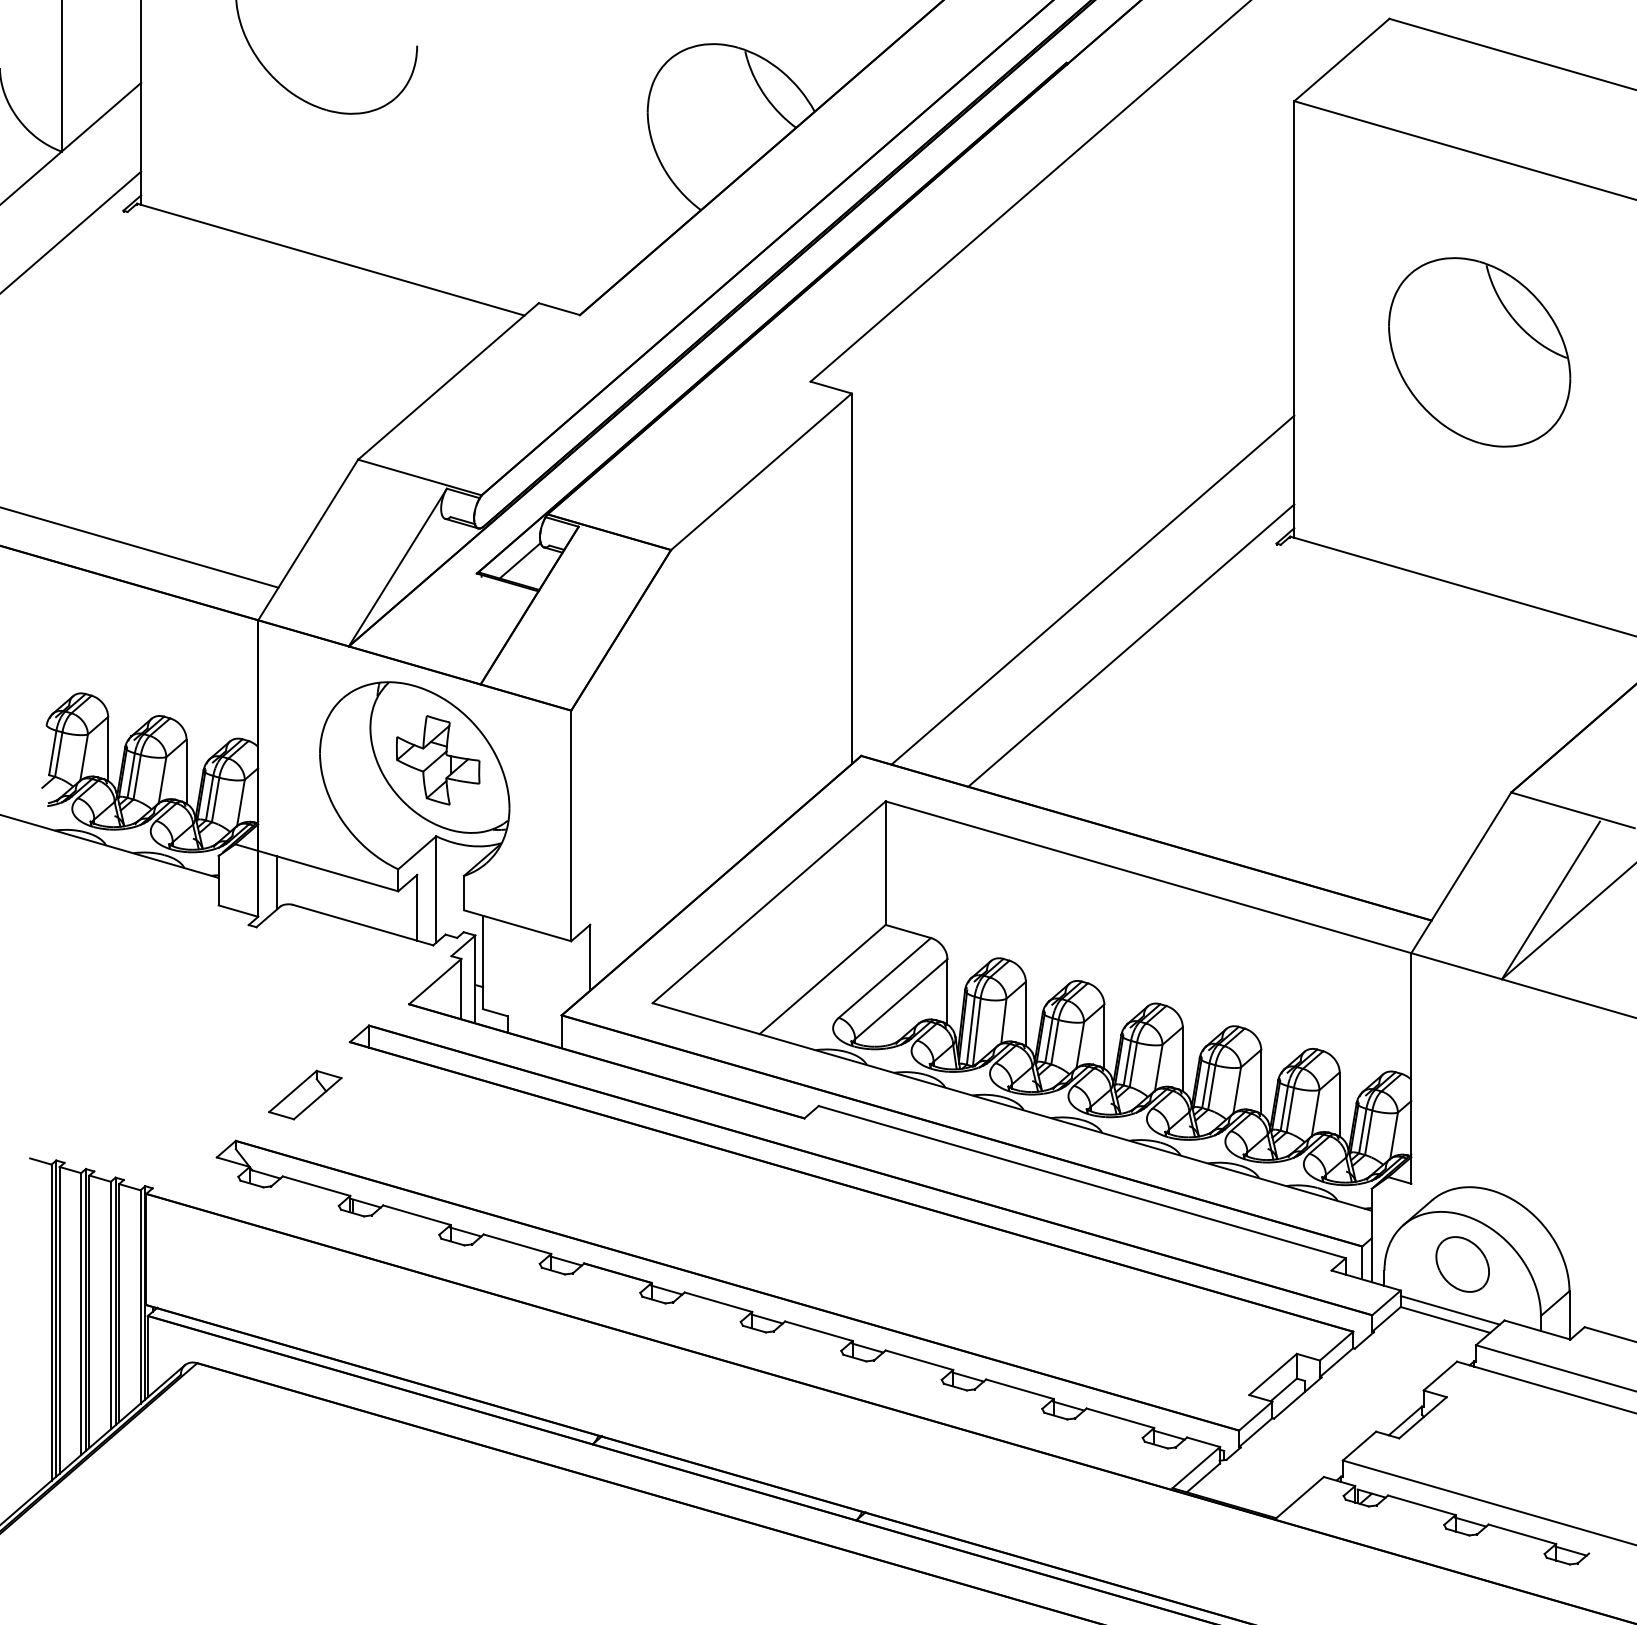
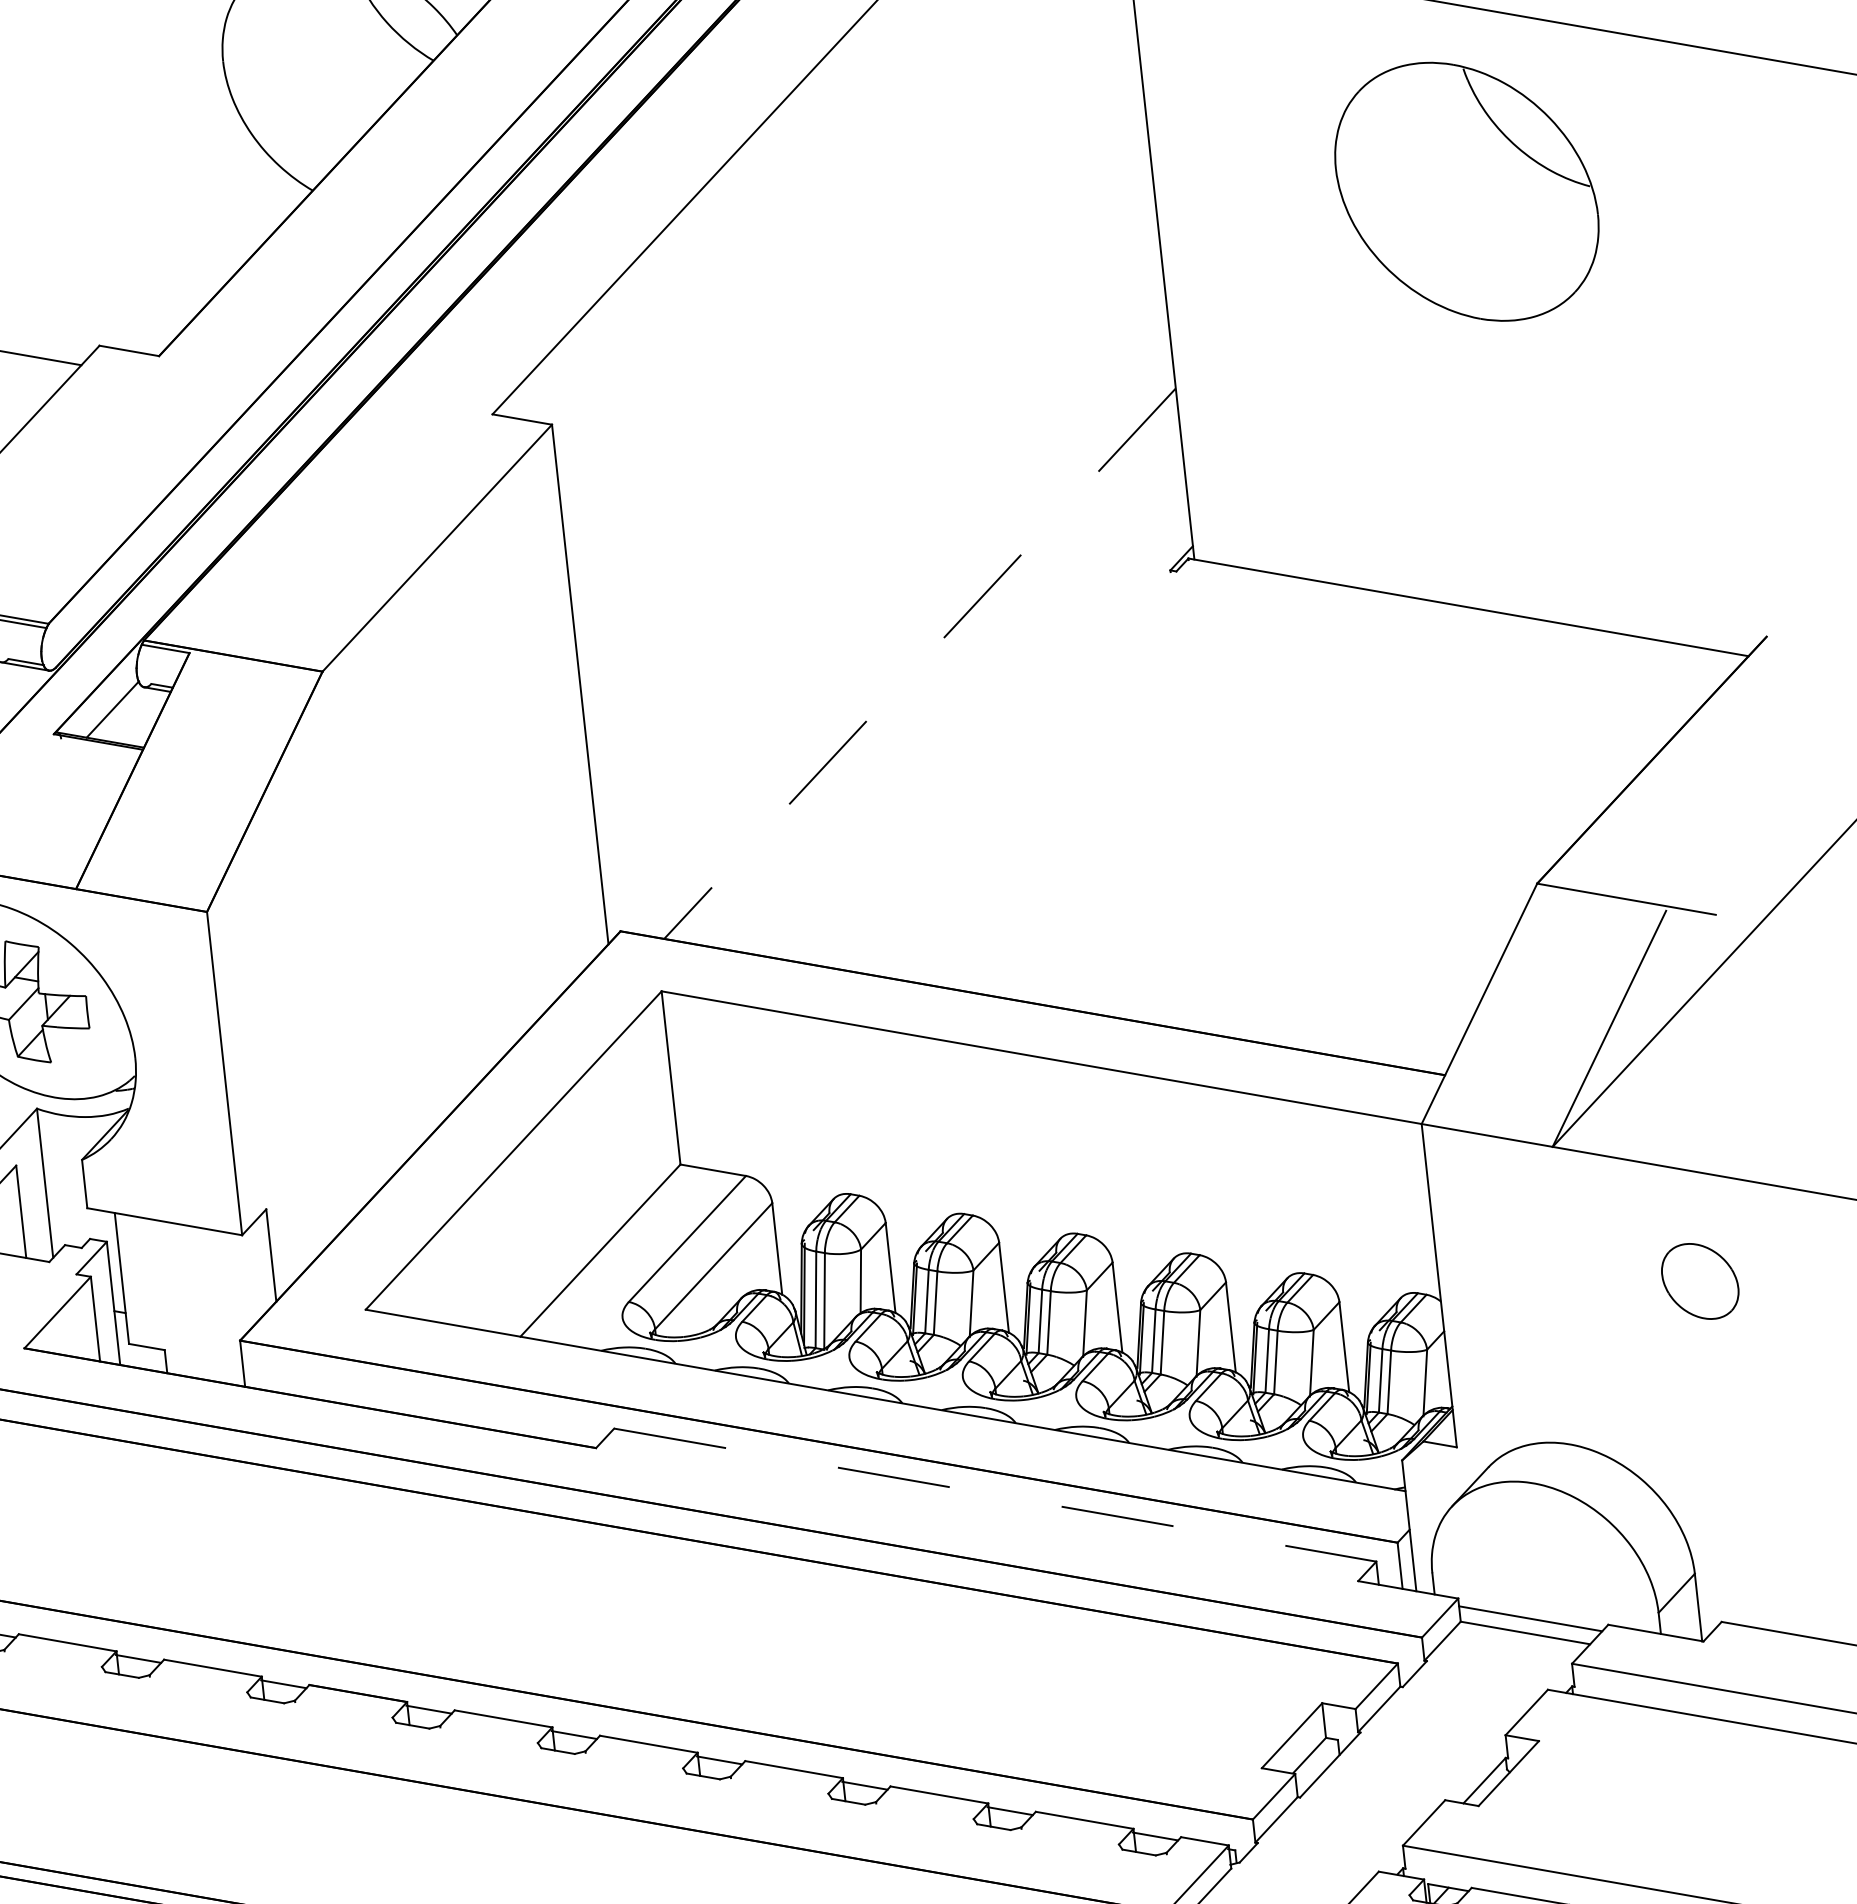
part: (1479, 352) -> (1466, 191), moved
line: (1092, 590) -> (919, 664), solid -> dashed
line: (1131, 645) -> (982, 735), removed
line: (1082, 1182) -> (995, 1495), solid -> dashed
part: (1462, 1264) -> (1699, 1281), moved

